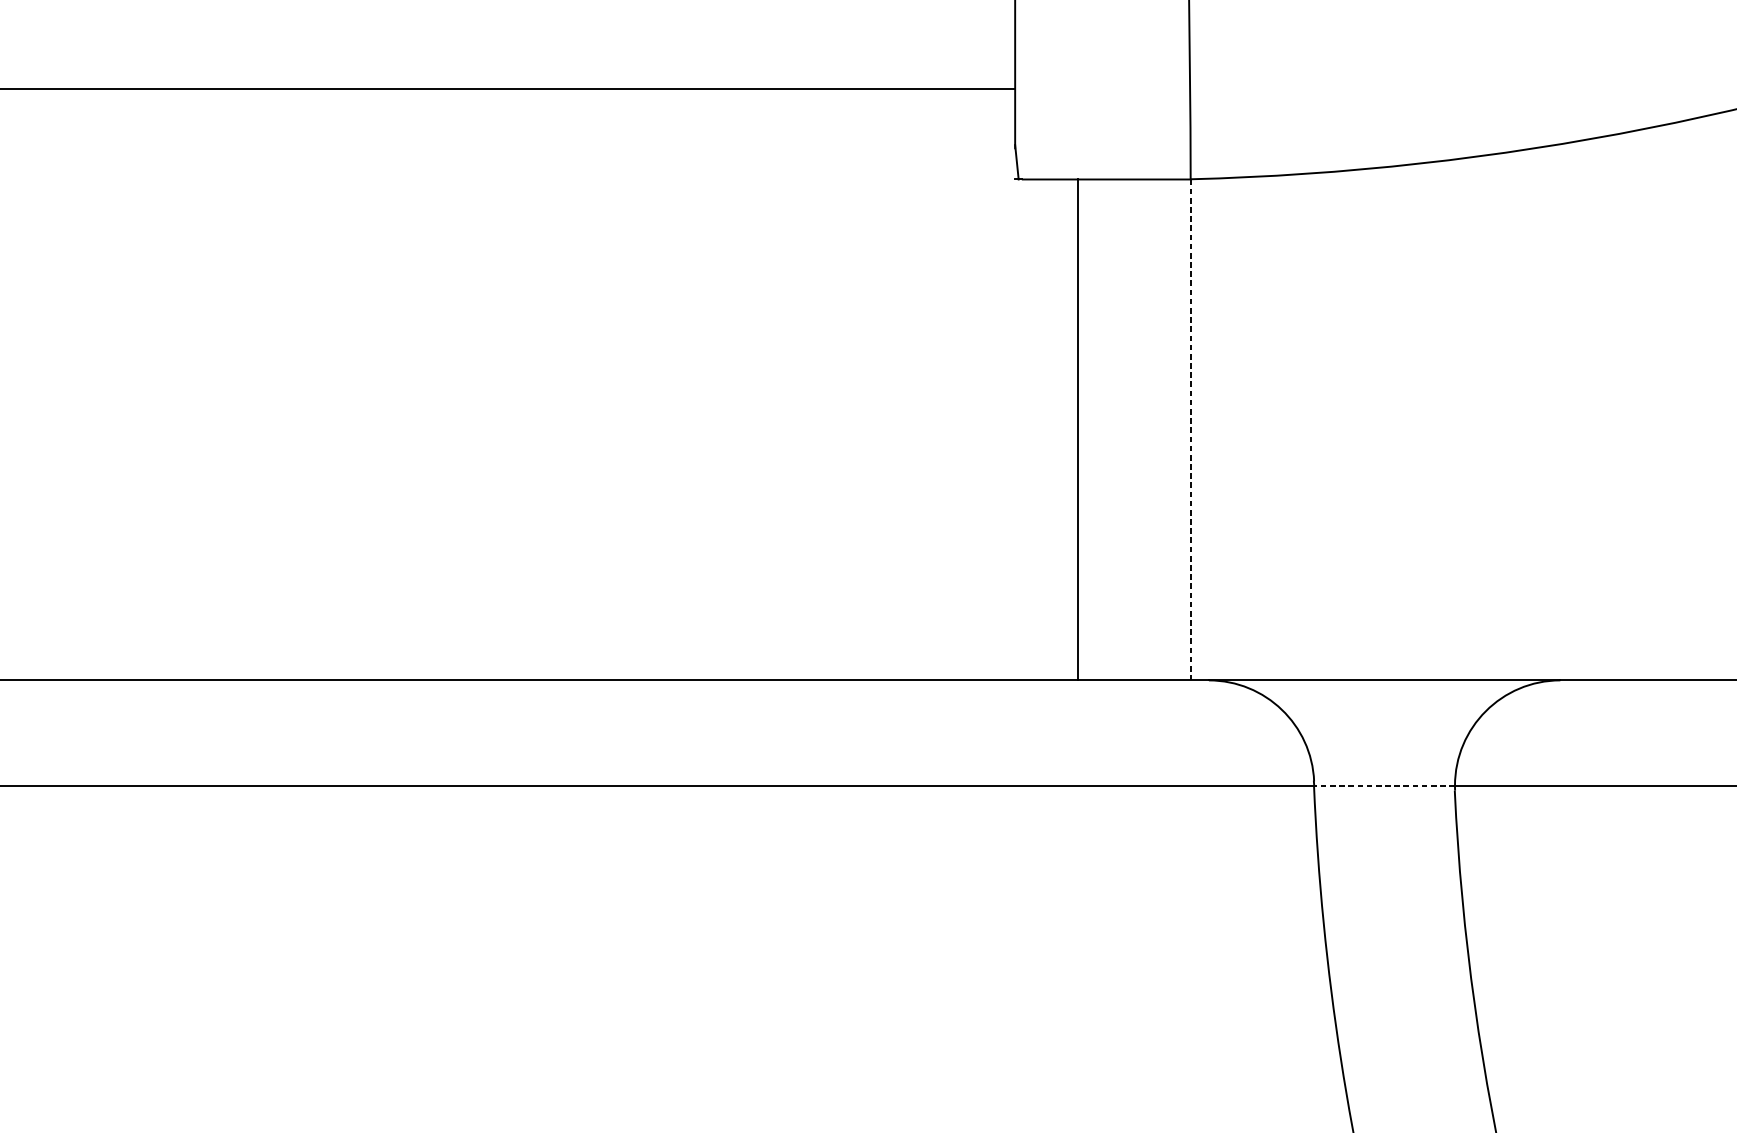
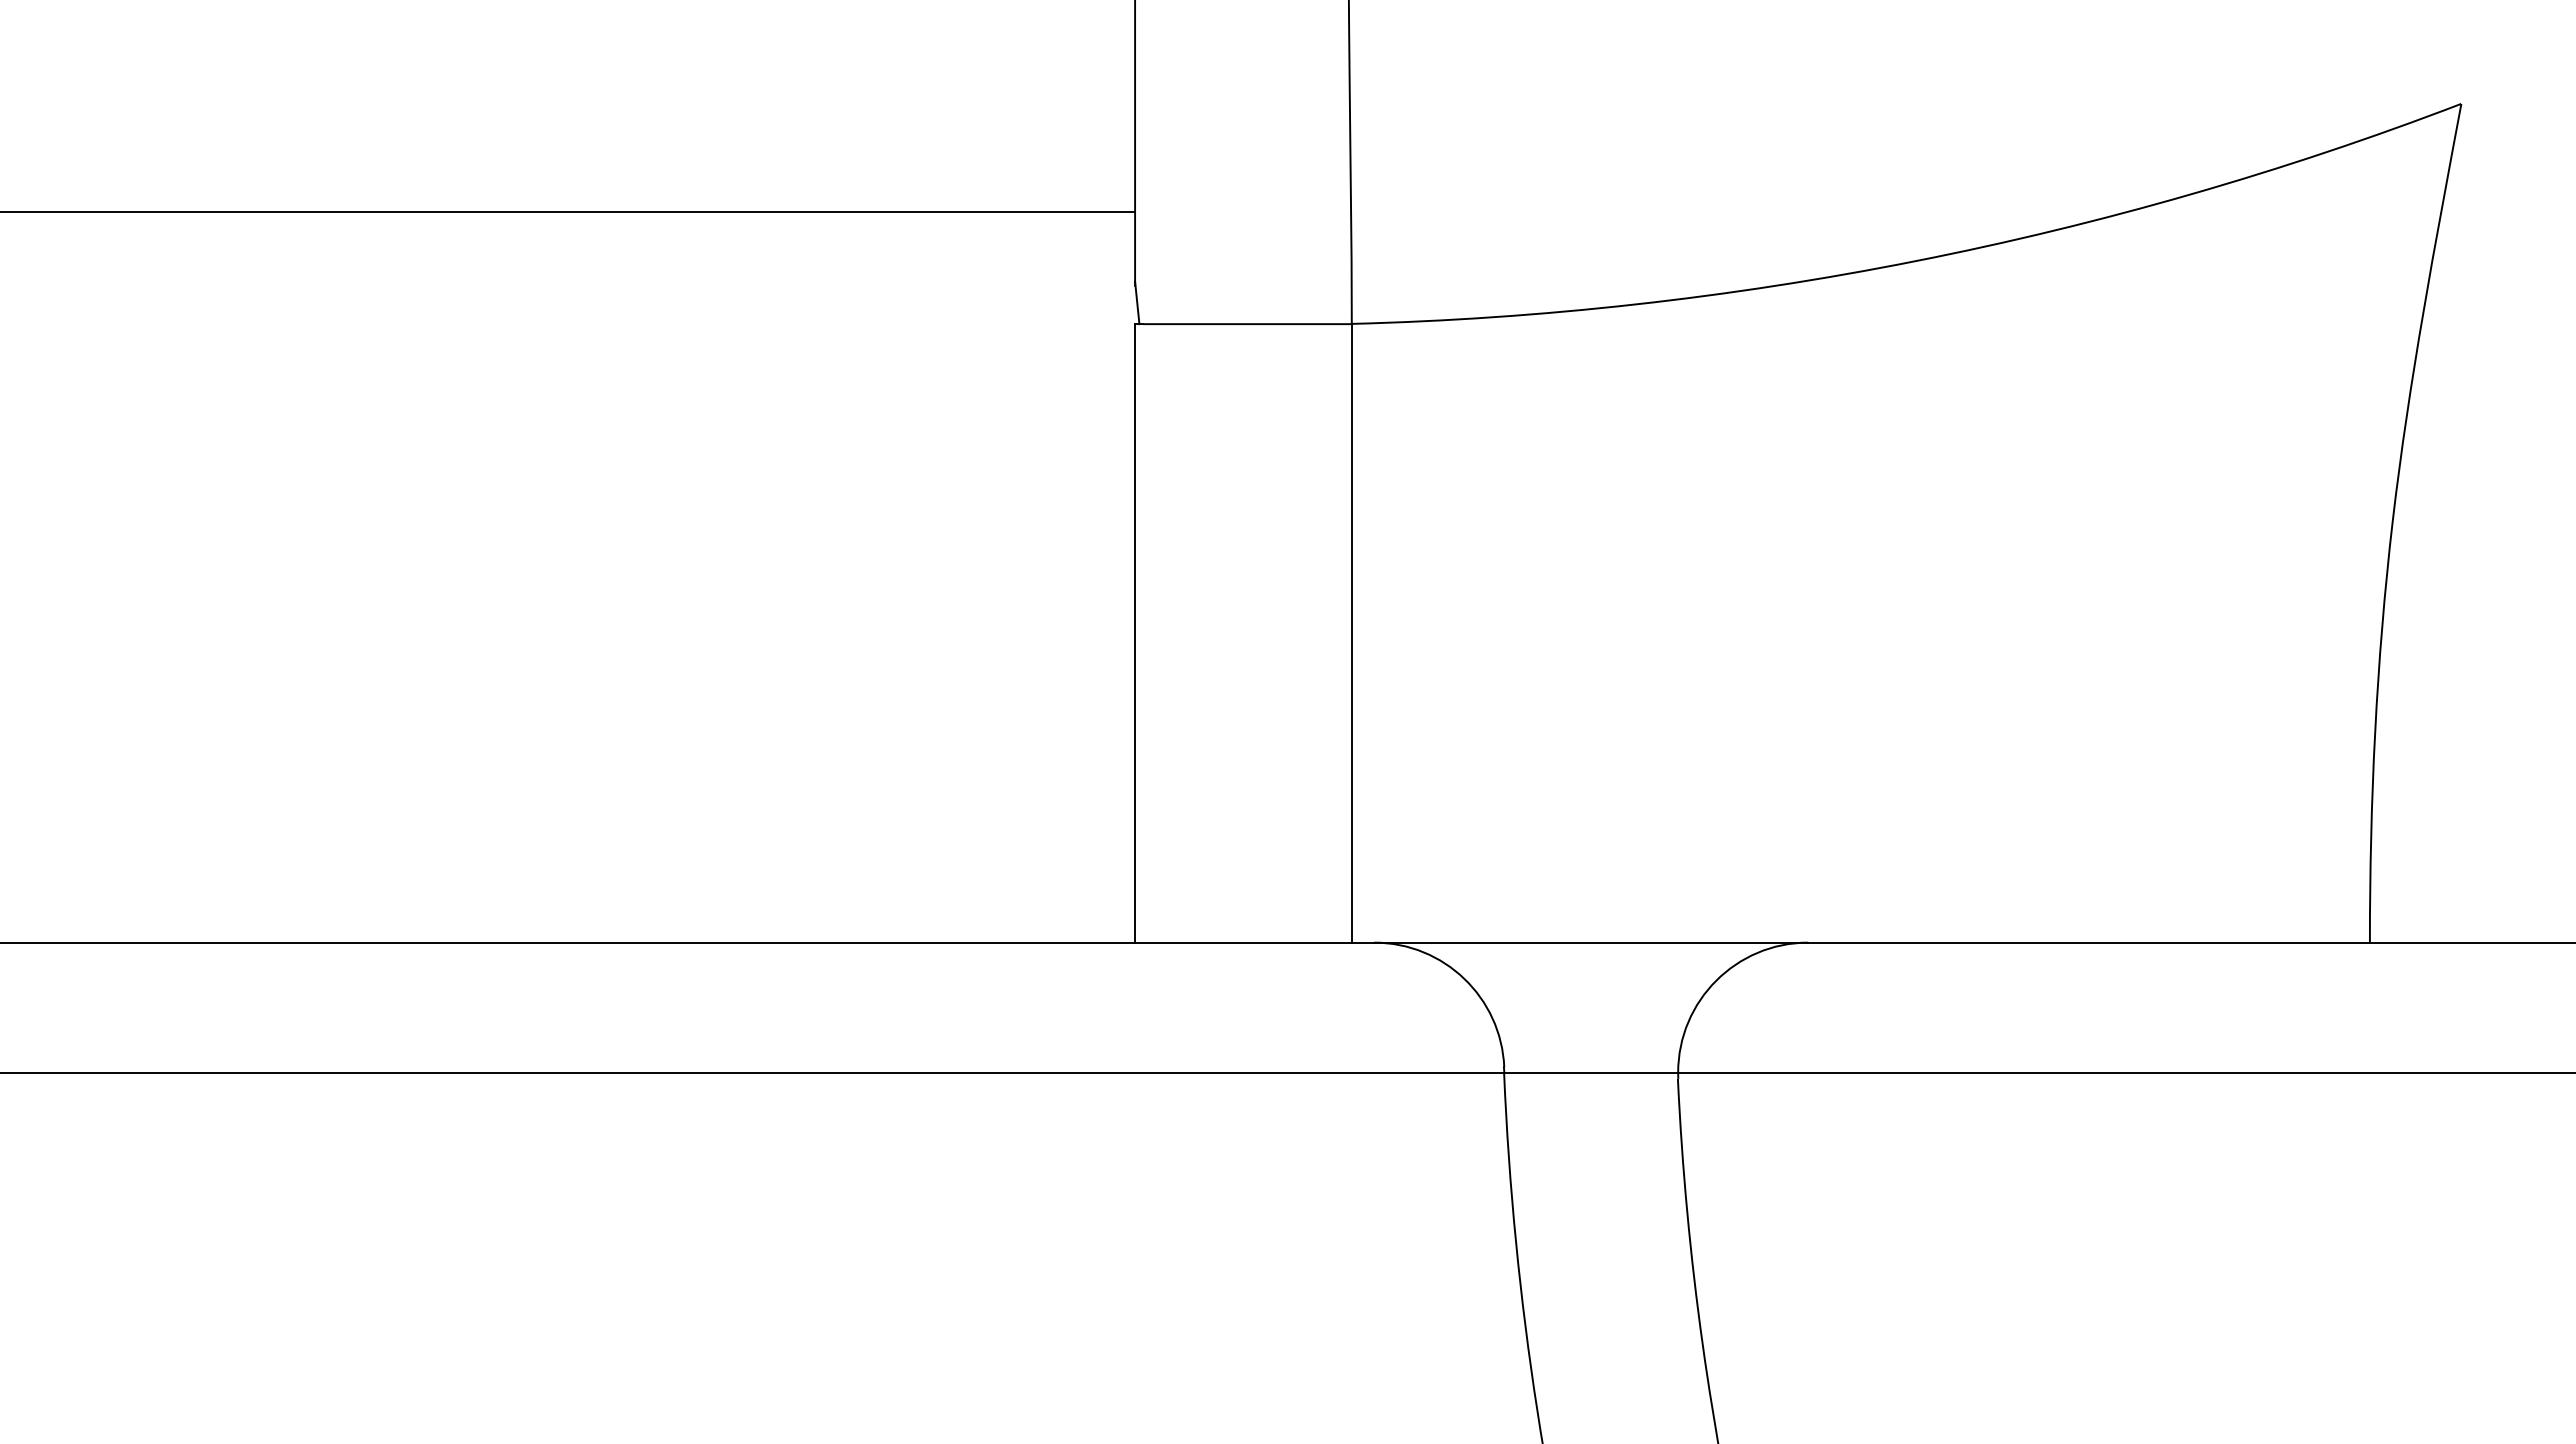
line: (1078, 430) -> (1135, 633), moved
line: (1190, 430) -> (1351, 633), dashed -> solid
line: (1384, 785) -> (1591, 1072), dashed -> solid

